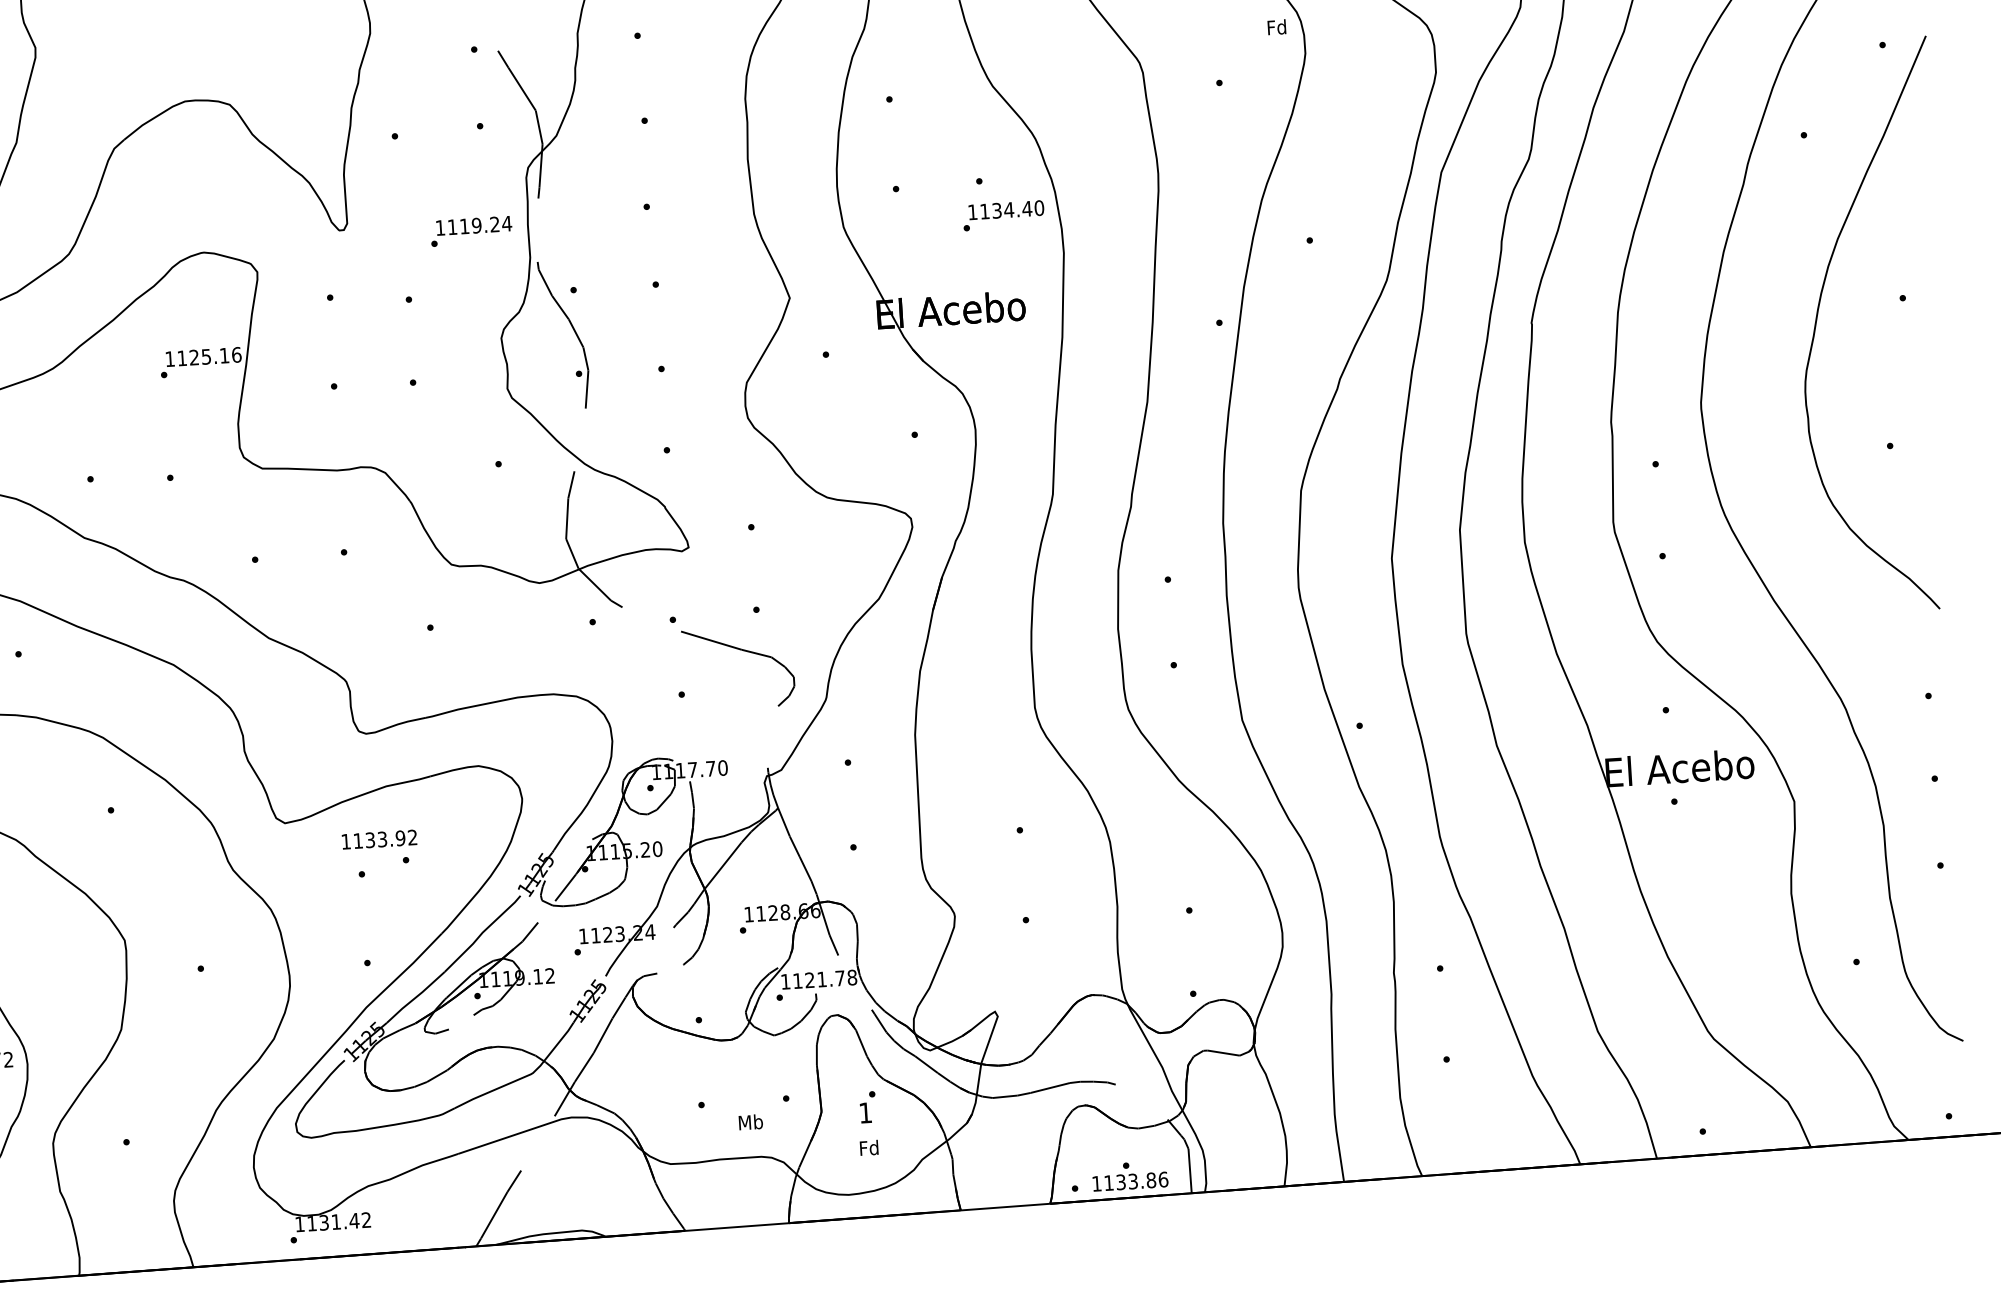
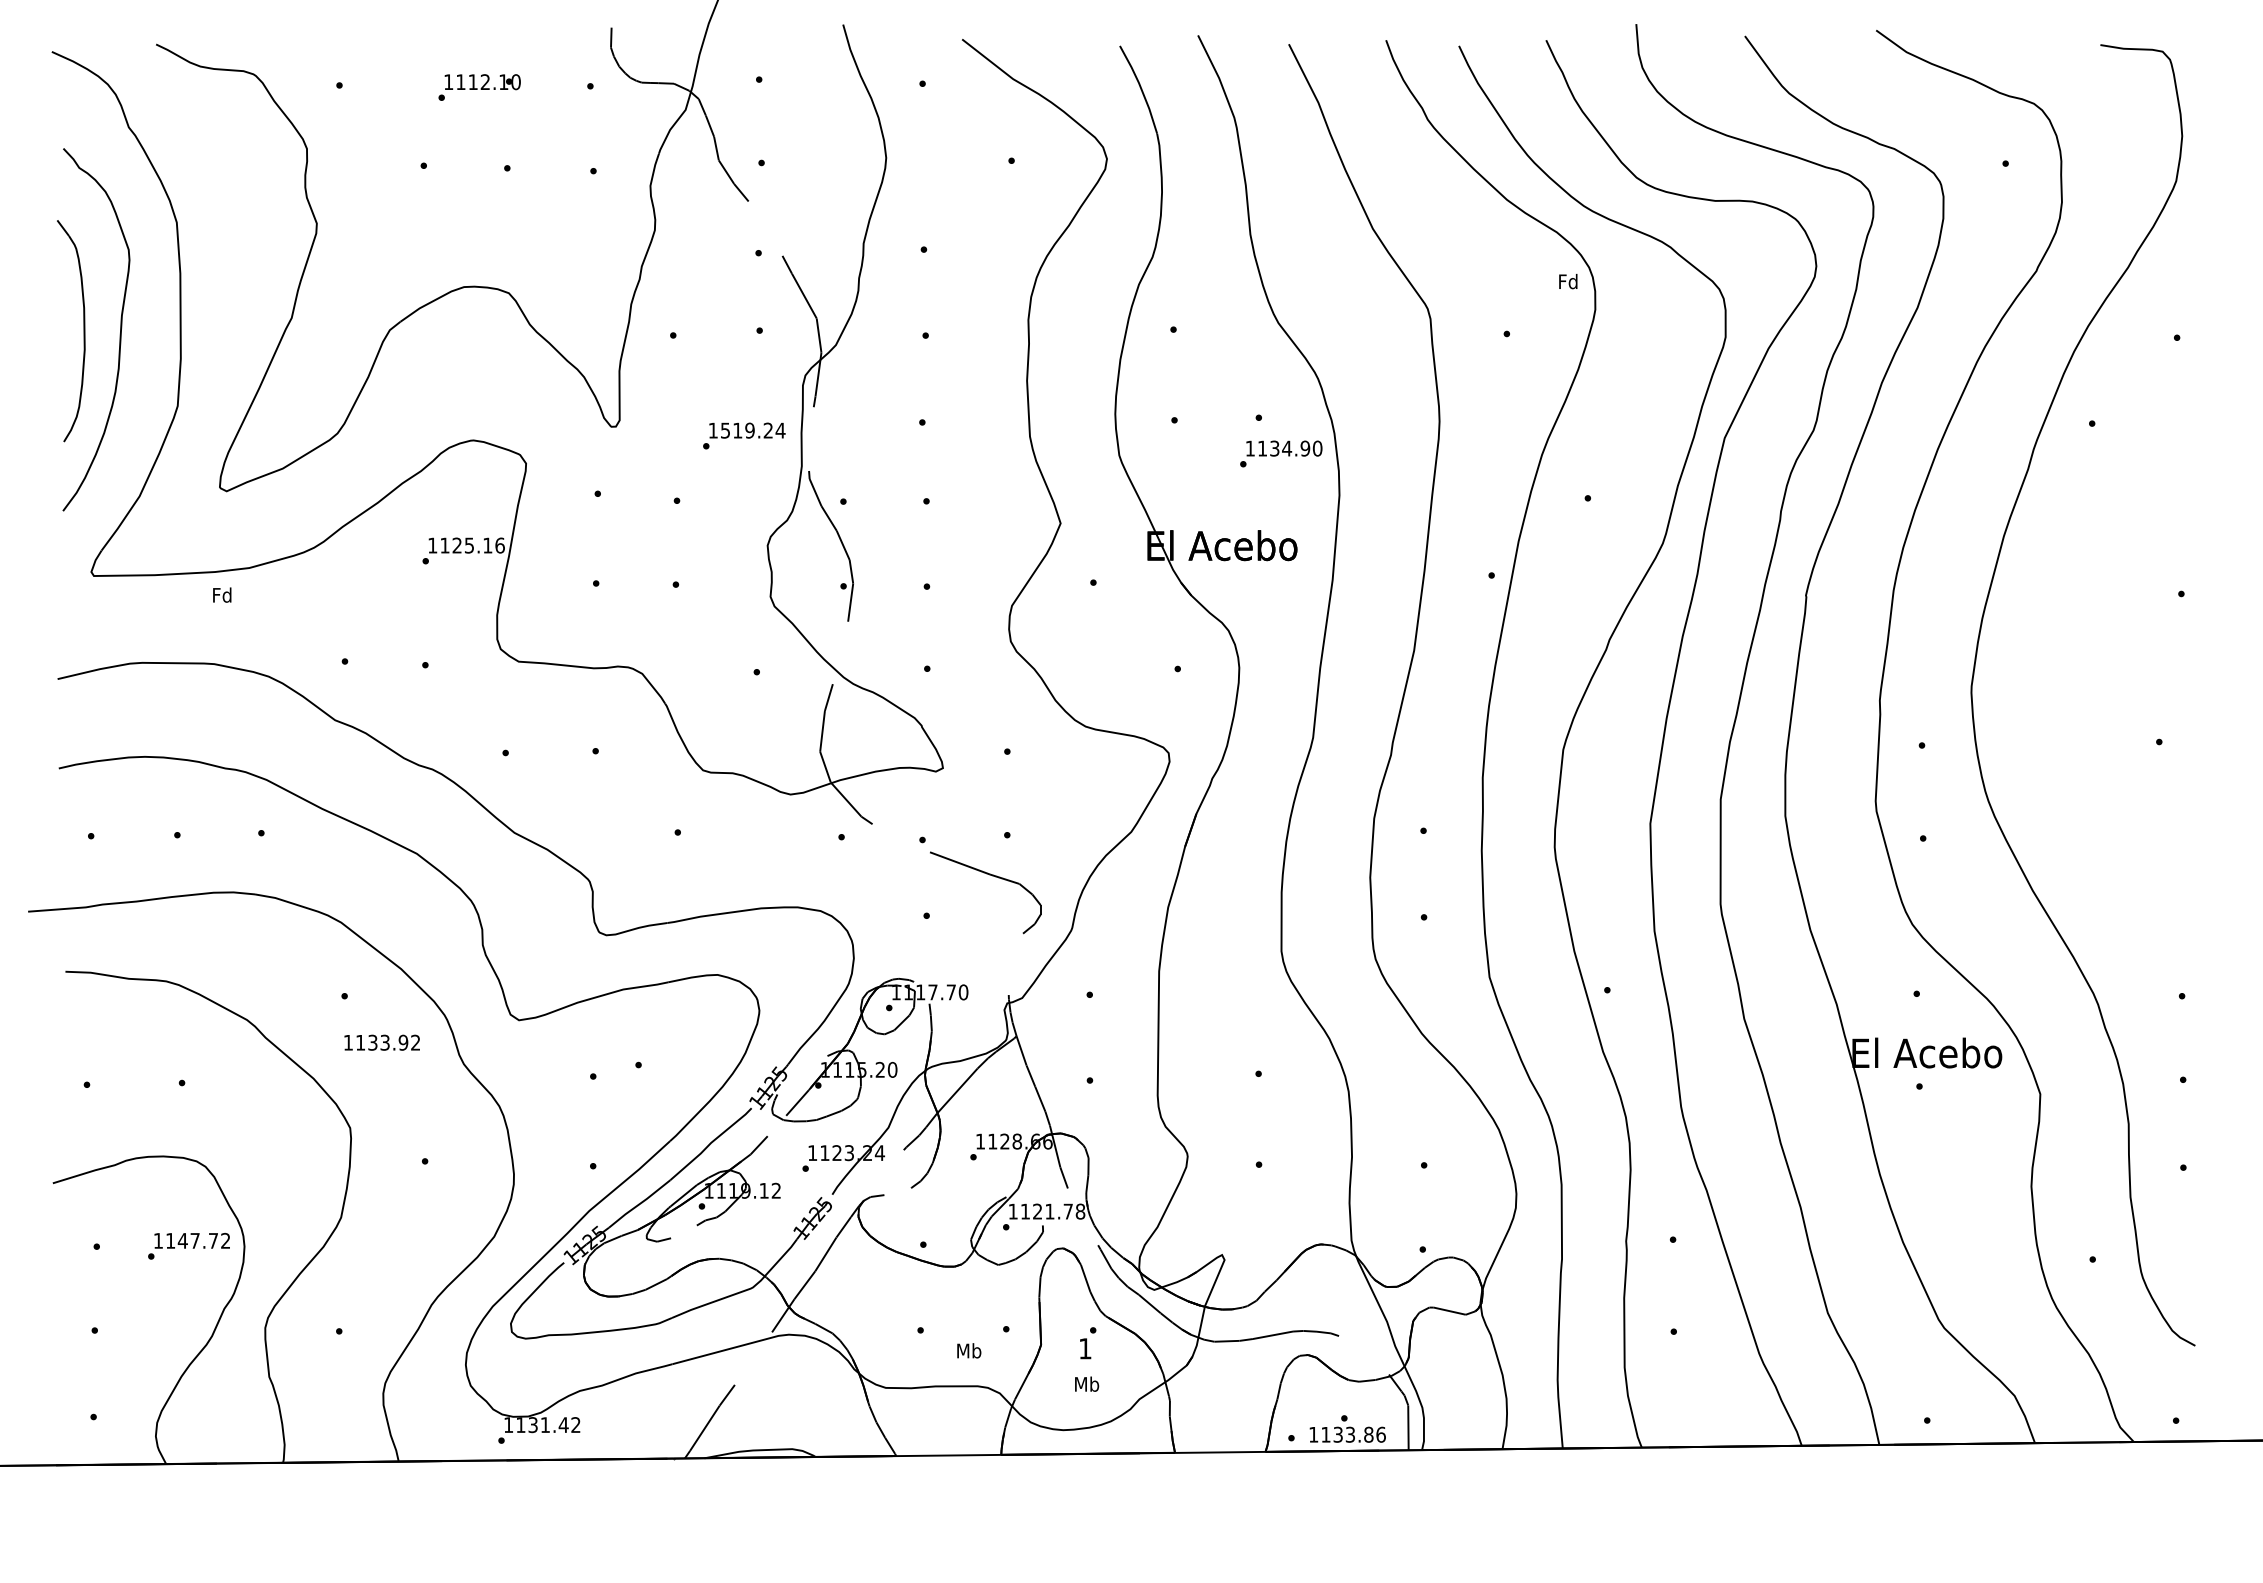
text: (1027, 208) -> (1305, 448), 1134.40 -> 1134.90
text: (452, 227) -> (725, 430), 1119.24 -> 1519.24
curve: (1817, 318) -> (2094, 609), removed
text: (378, 839) -> (381, 1042), moved
text: (869, 1147) -> (1087, 1383), Fd -> Mb

